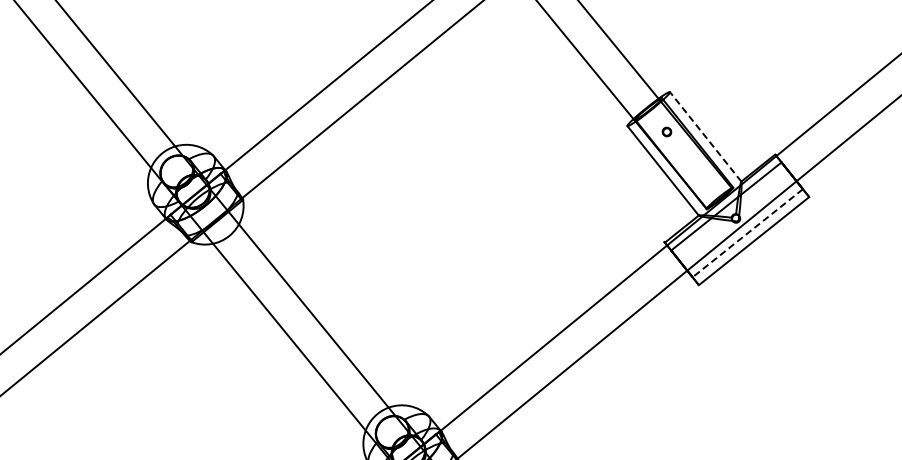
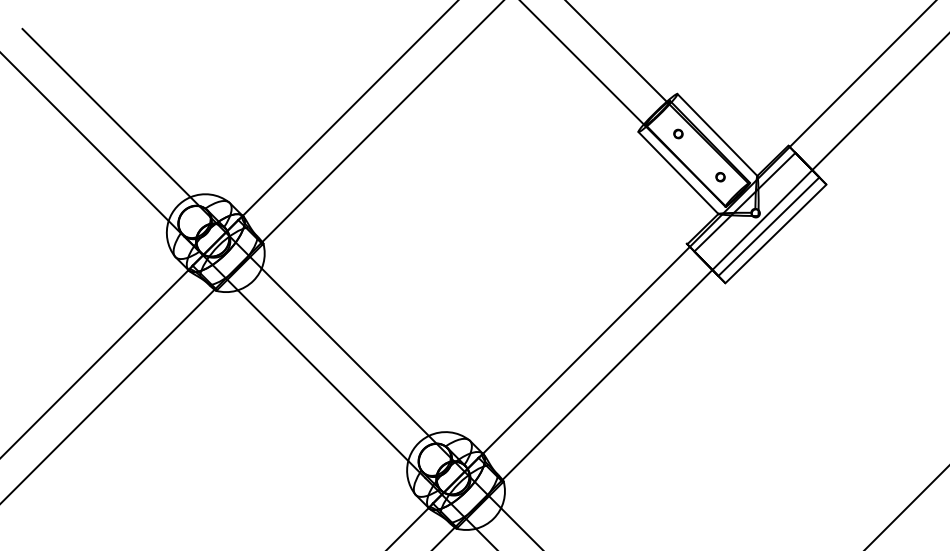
line: (705, 136) -> (717, 134), dashed -> solid
part: (704, 179) -> (720, 177), added
line: (747, 232) -> (768, 226), dashed -> solid

